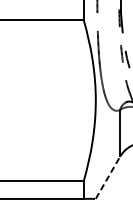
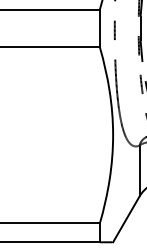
line: (108, 176) -> (126, 218), dashed -> solid

